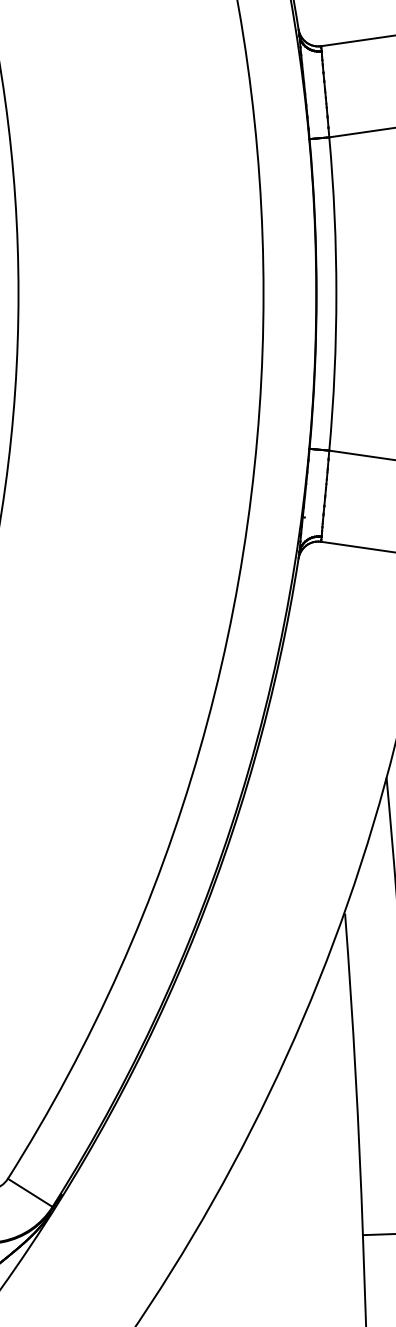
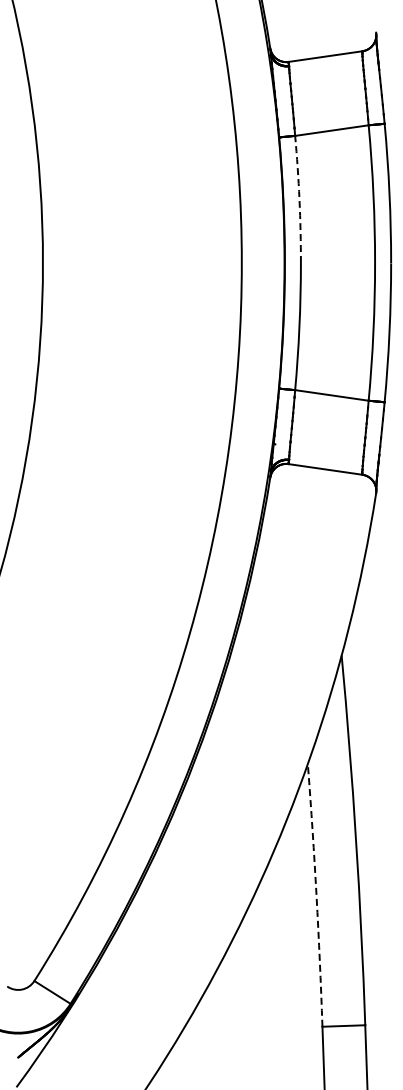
arc: (334, 215) -> (299, 199), solid -> dashed
arc: (355, 1074) -> (316, 896), solid -> dashed

